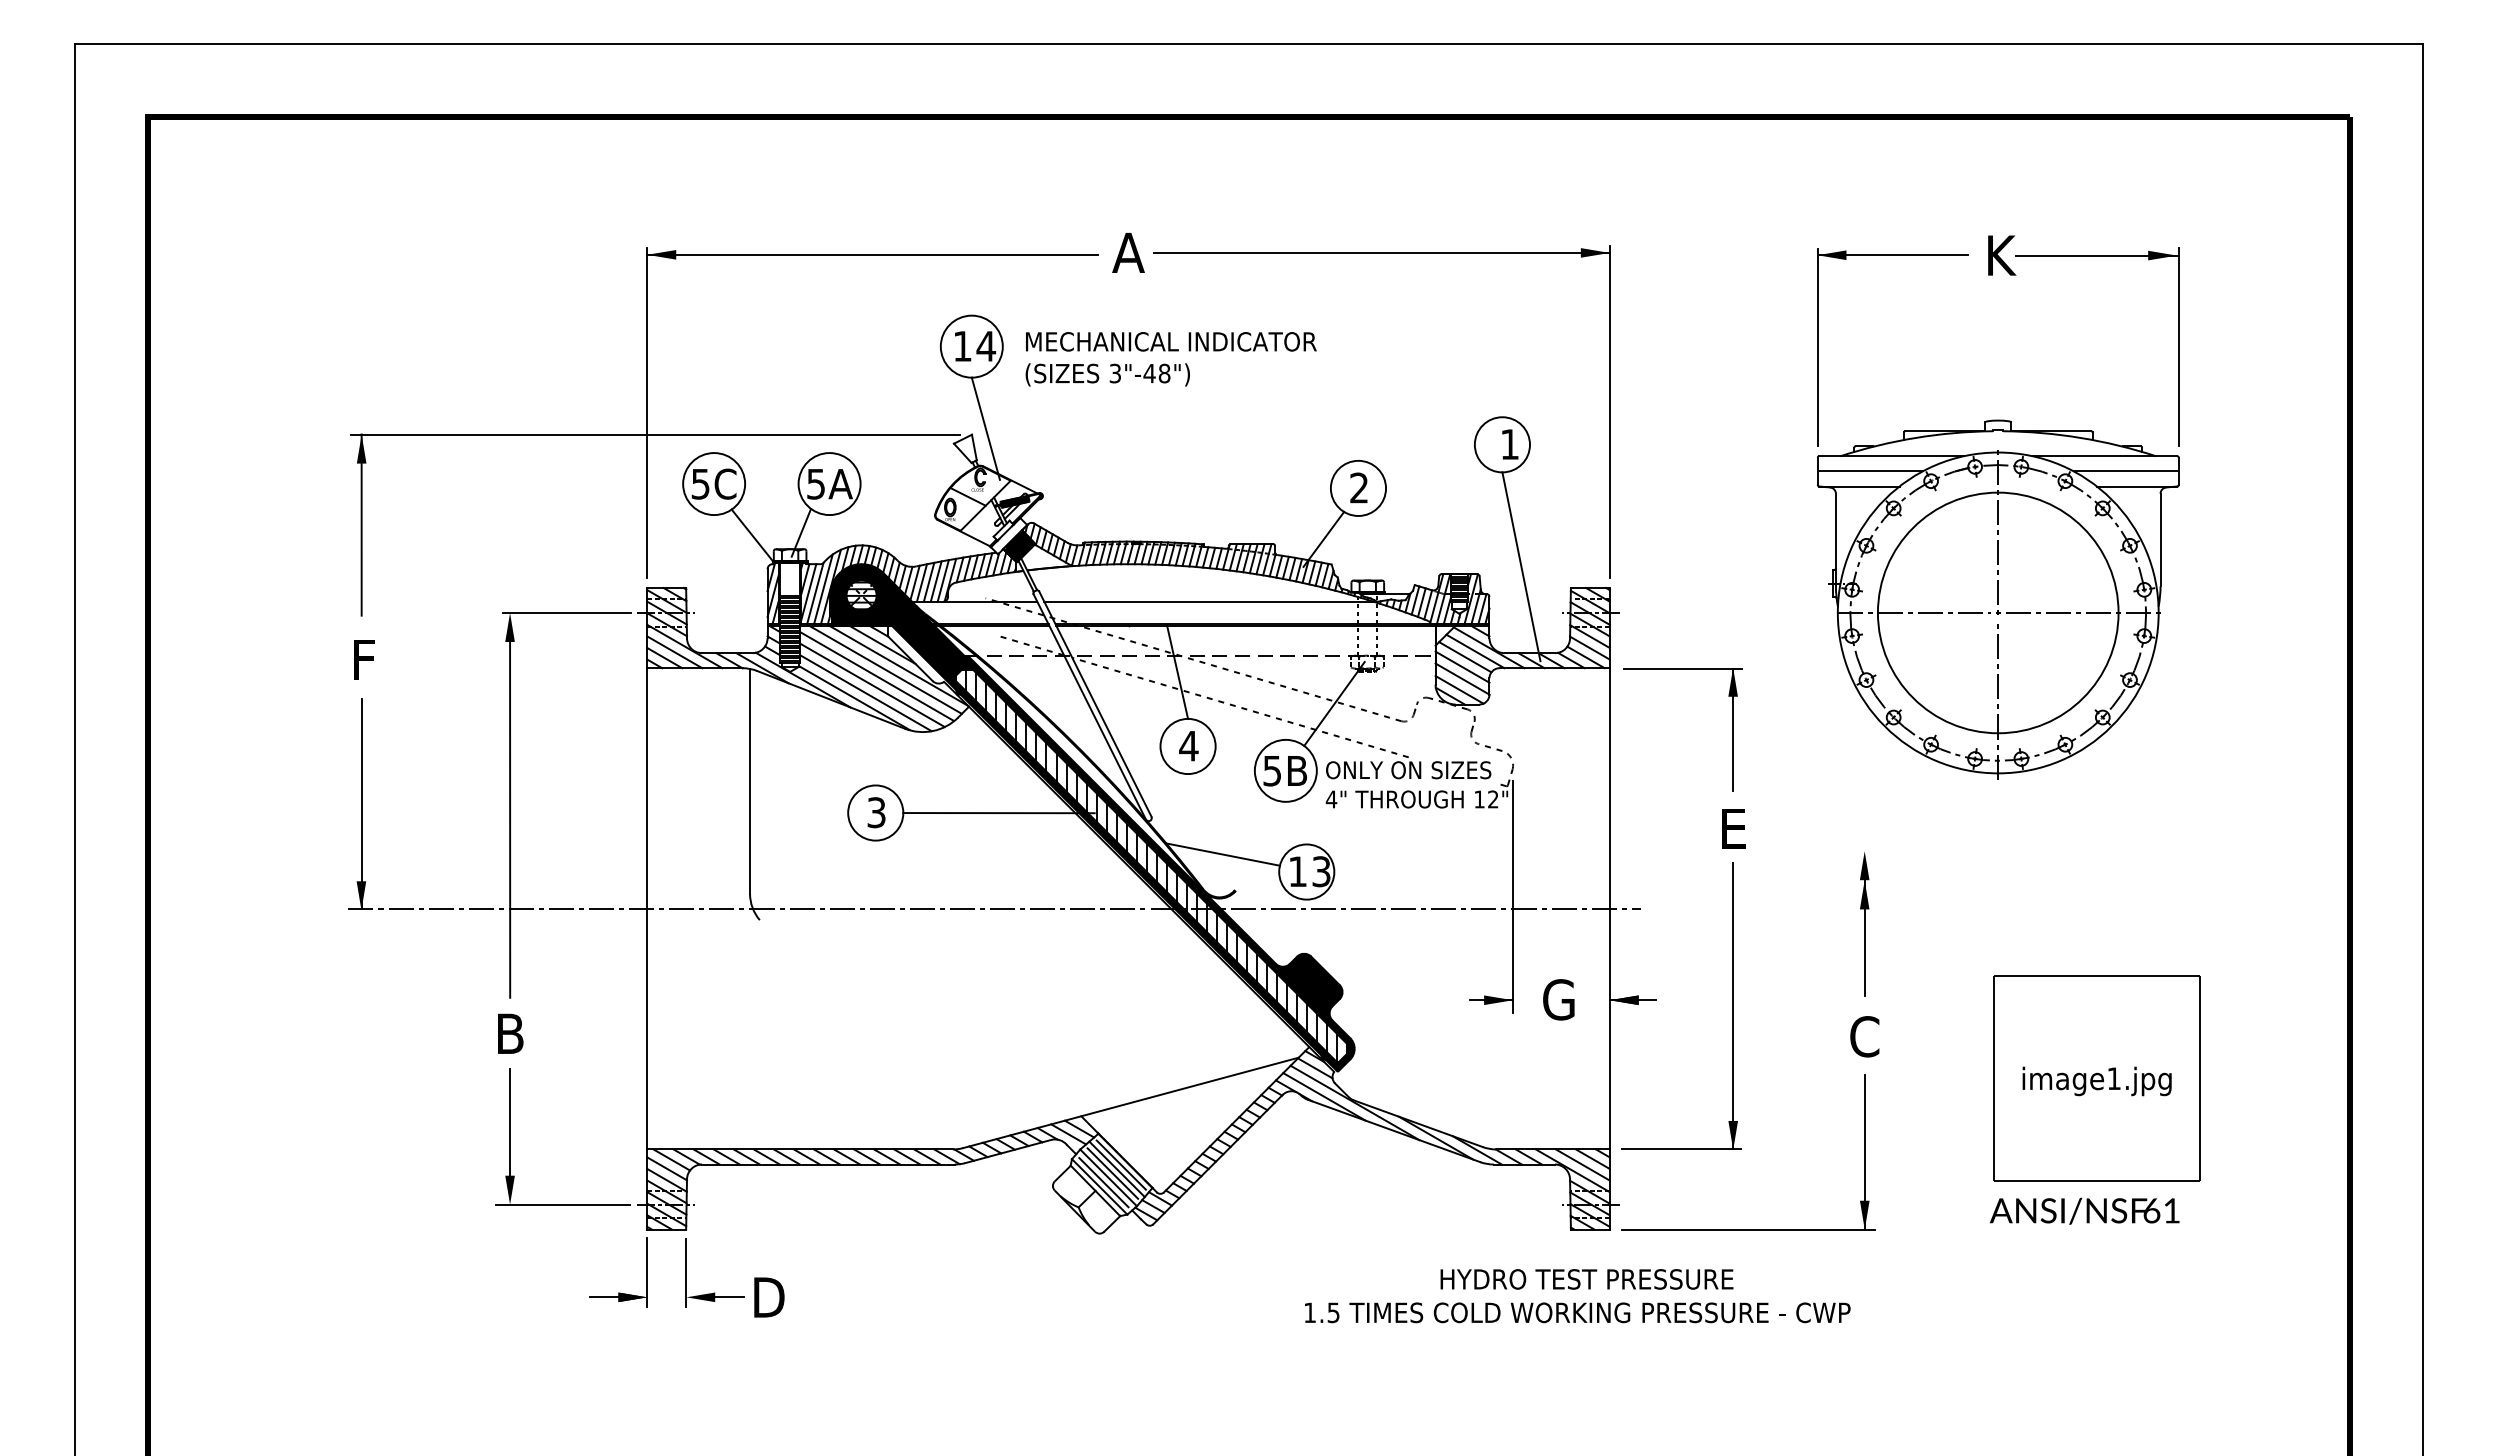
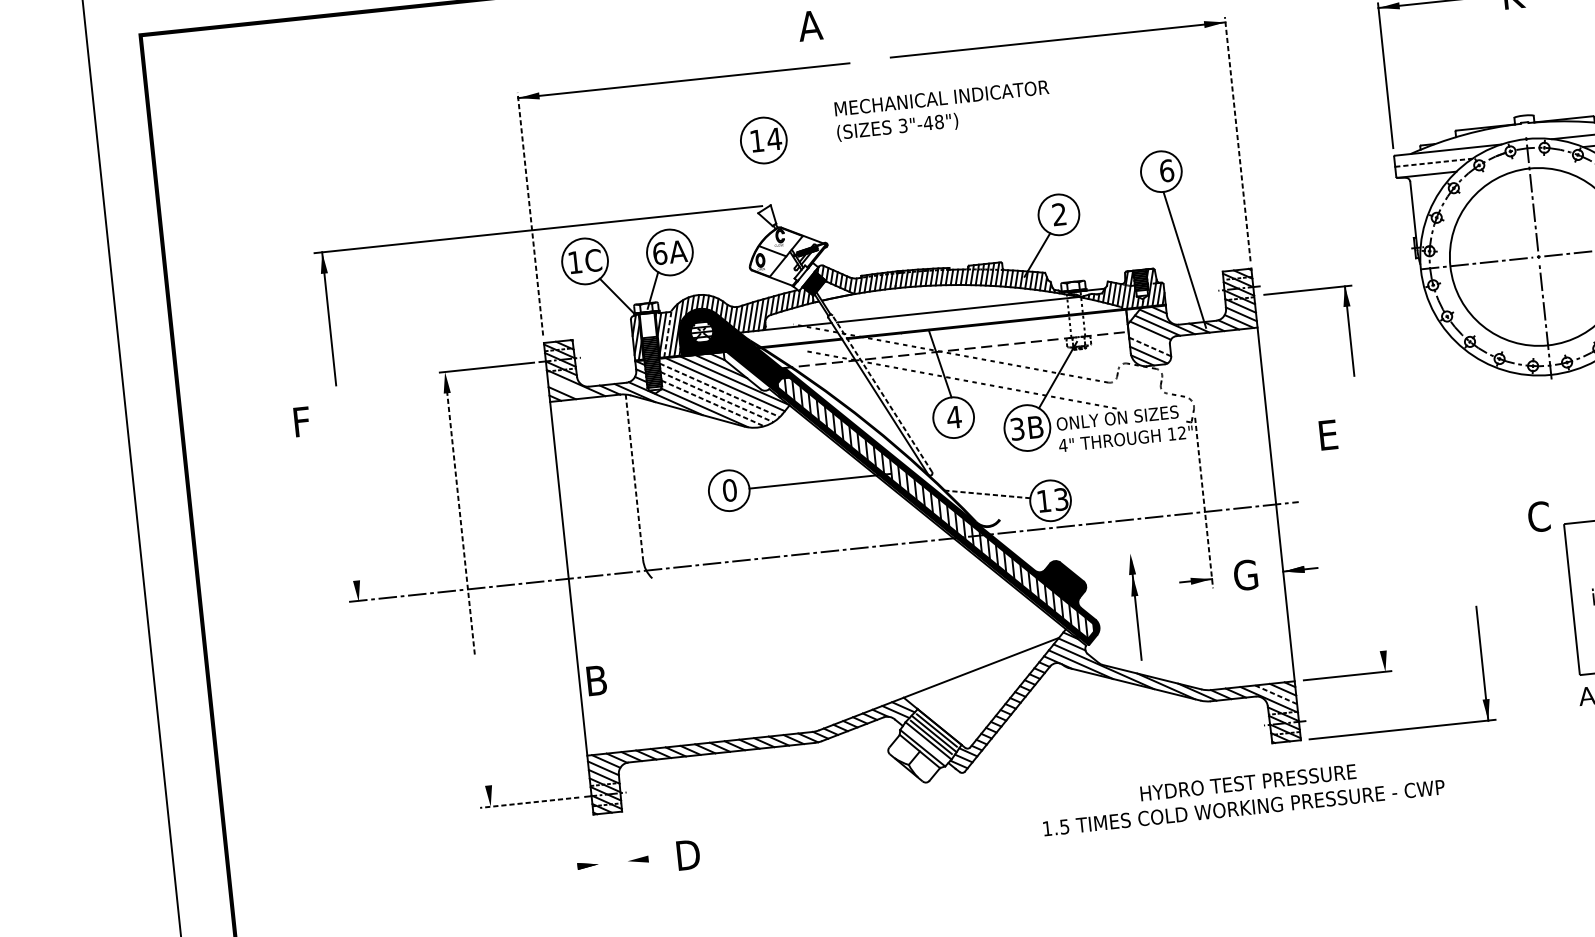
text: (1128, 252) -> (810, 25), moved
text: (1170, 359) -> (942, 111), moved
line: (1609, 411) -> (1237, 138), solid -> dashed
line: (647, 412) -> (530, 213), solid -> dashed
line: (985, 428) -> (780, 199), removed
text: (1509, 444) -> (1166, 170), 1 -> 6
line: (1870, 471) -> (1433, 162), solid -> dashed
text: (816, 483) -> (660, 253), 5A -> 6A
text: (700, 484) -> (575, 262), 5C -> 1C
line: (815, 593) -> (668, 334), solid -> dashed
line: (674, 652) -> (568, 388), removed
text: (364, 659) -> (301, 421), moved
line: (1462, 666) -> (1149, 337), removed
line: (877, 676) -> (719, 390), solid -> dashed
line: (1462, 679) -> (1150, 347), solid -> dashed
line: (872, 685) -> (717, 397), solid -> dashed
line: (865, 693) -> (712, 403), solid -> dashed
line: (1095, 703) -> (882, 393), solid -> dashed
part: (1732, 729) -> (1349, 330), moved
text: (1272, 770) -> (1017, 428), 5B -> 3B
line: (750, 781) -> (634, 477), solid -> dashed
line: (361, 803) -> (350, 523), removed
text: (876, 812) -> (729, 490), 3 -> 0
line: (510, 813) -> (460, 519), solid -> dashed
text: (1733, 828) -> (1328, 434), moved
line: (1222, 854) -> (987, 494), solid -> dashed
line: (1513, 896) -> (1204, 502), solid -> dashed
part: (1864, 924) -> (1135, 607), moved
line: (1733, 1005) -> (1374, 565), removed
text: (510, 1033) -> (596, 680), moved
text: (1864, 1036) -> (1538, 516), moved
line: (510, 1129) -> (485, 751), removed
line: (1583, 1165) -> (1276, 695), solid -> dashed
line: (1103, 1182) -> (925, 744), removed
line: (562, 1204) -> (529, 802), solid -> dashed
line: (647, 1272) -> (596, 846), removed
line: (686, 1272) -> (625, 843), removed
text: (1577, 1296) -> (1242, 796), moved
line: (604, 1297) -> (567, 867), removed
line: (729, 1297) -> (659, 858), removed

